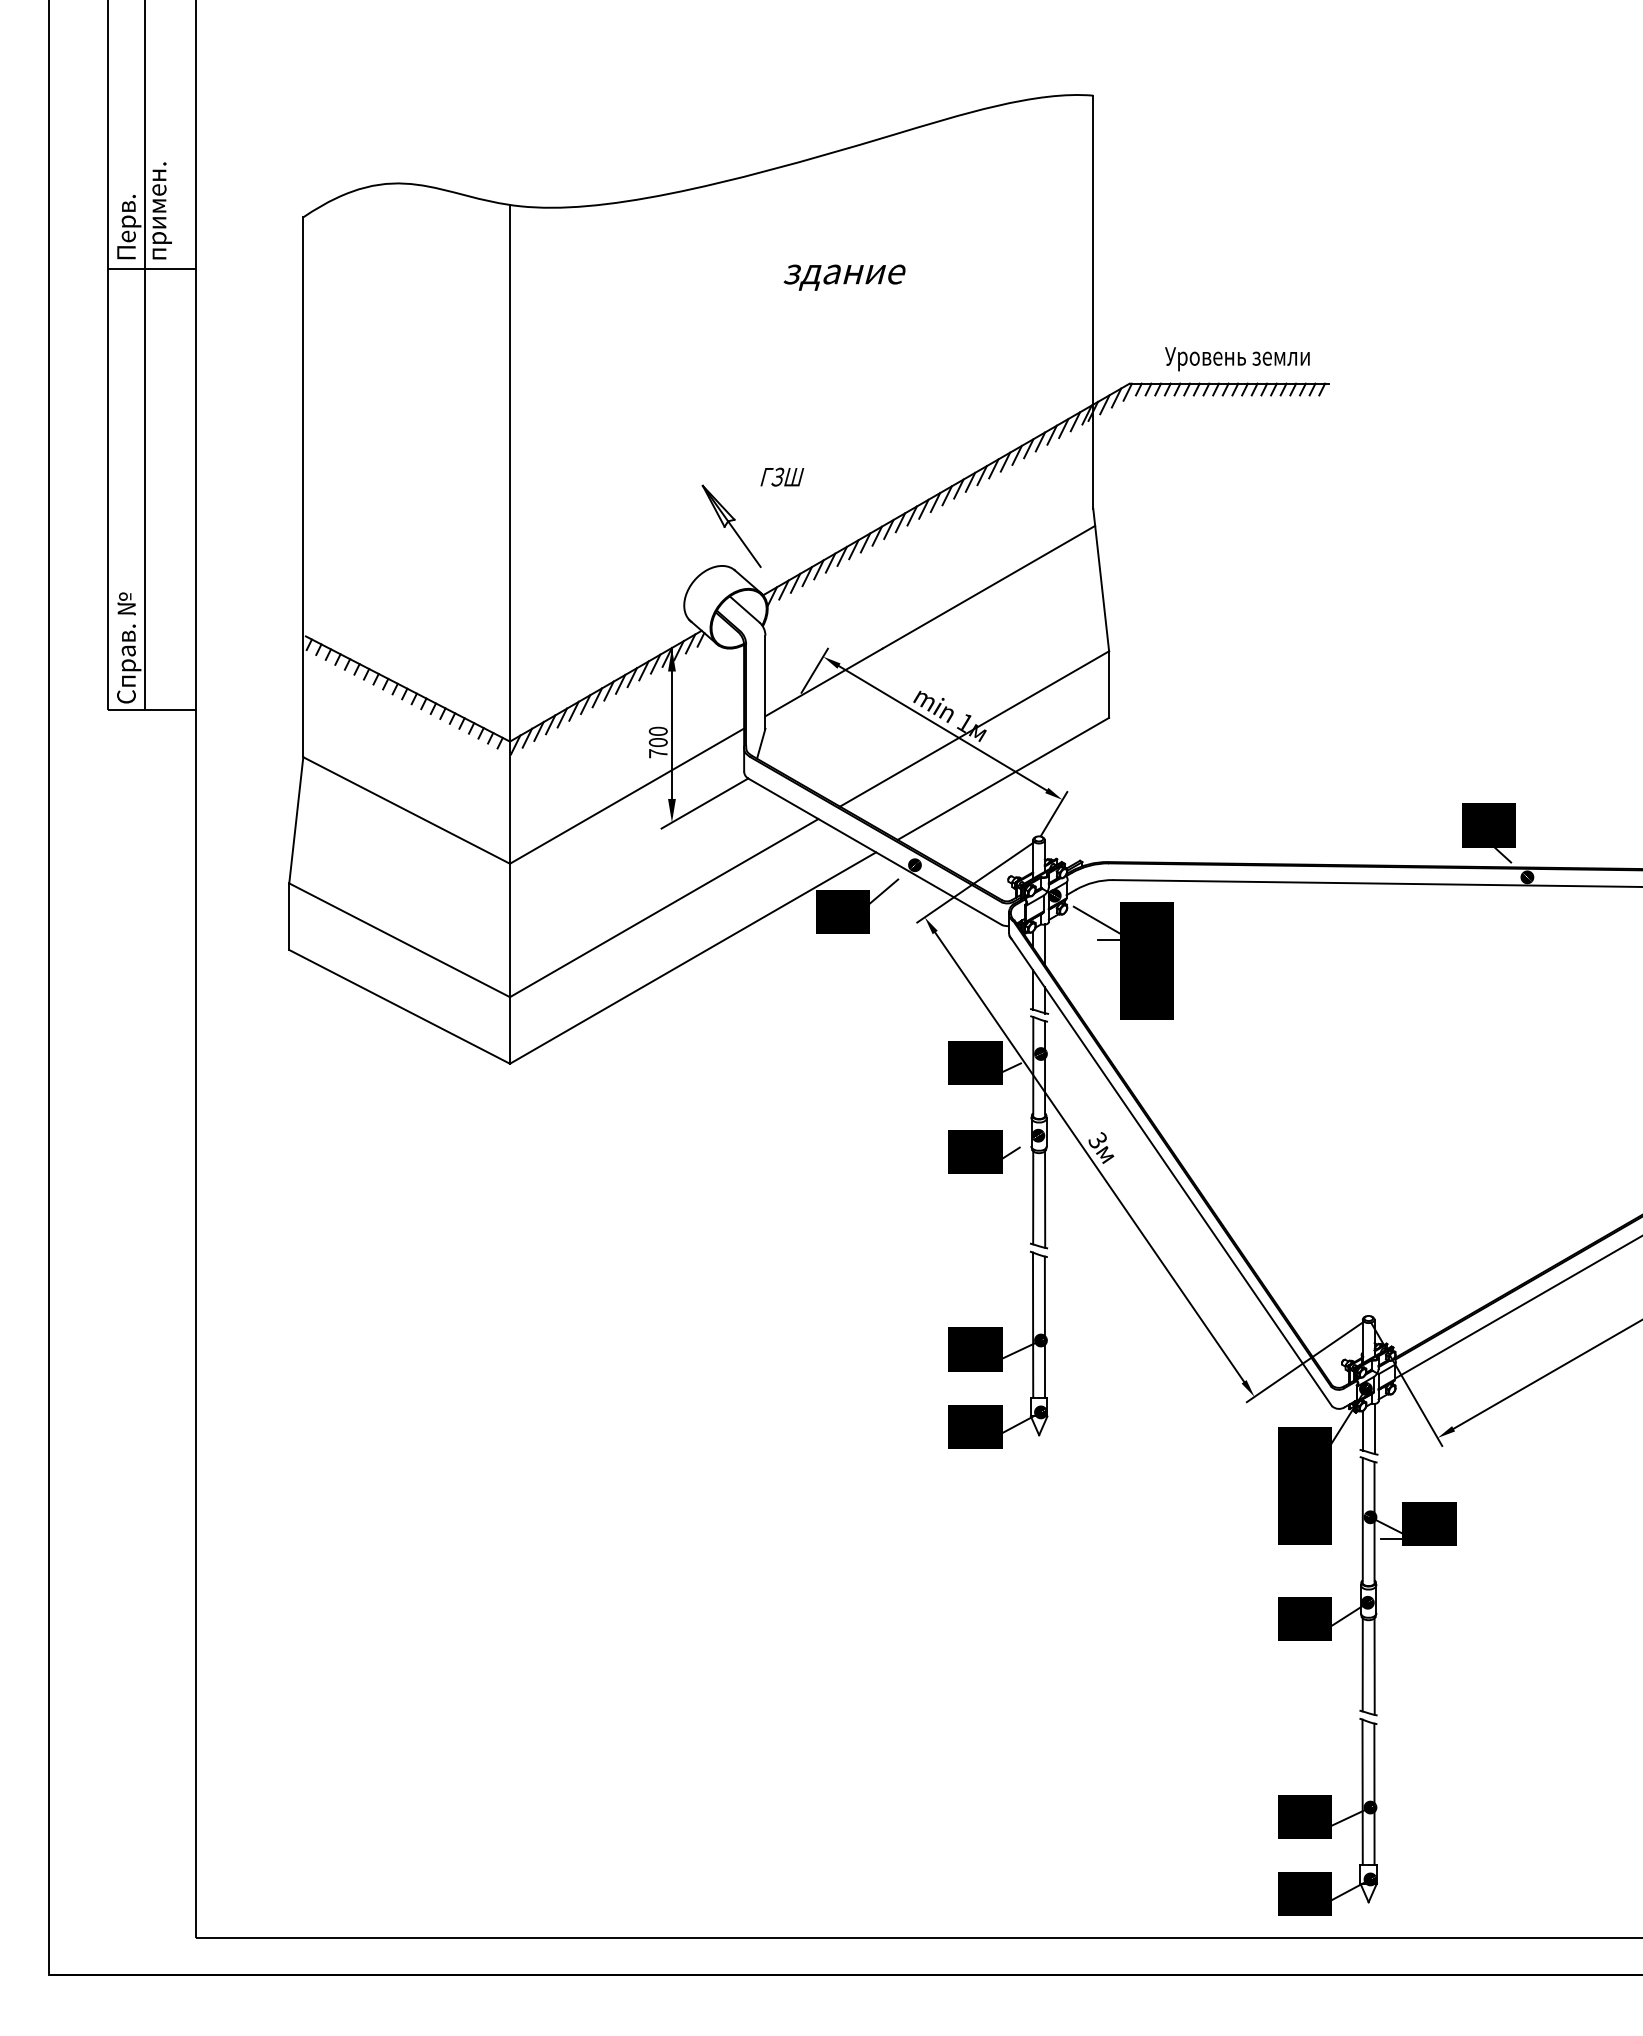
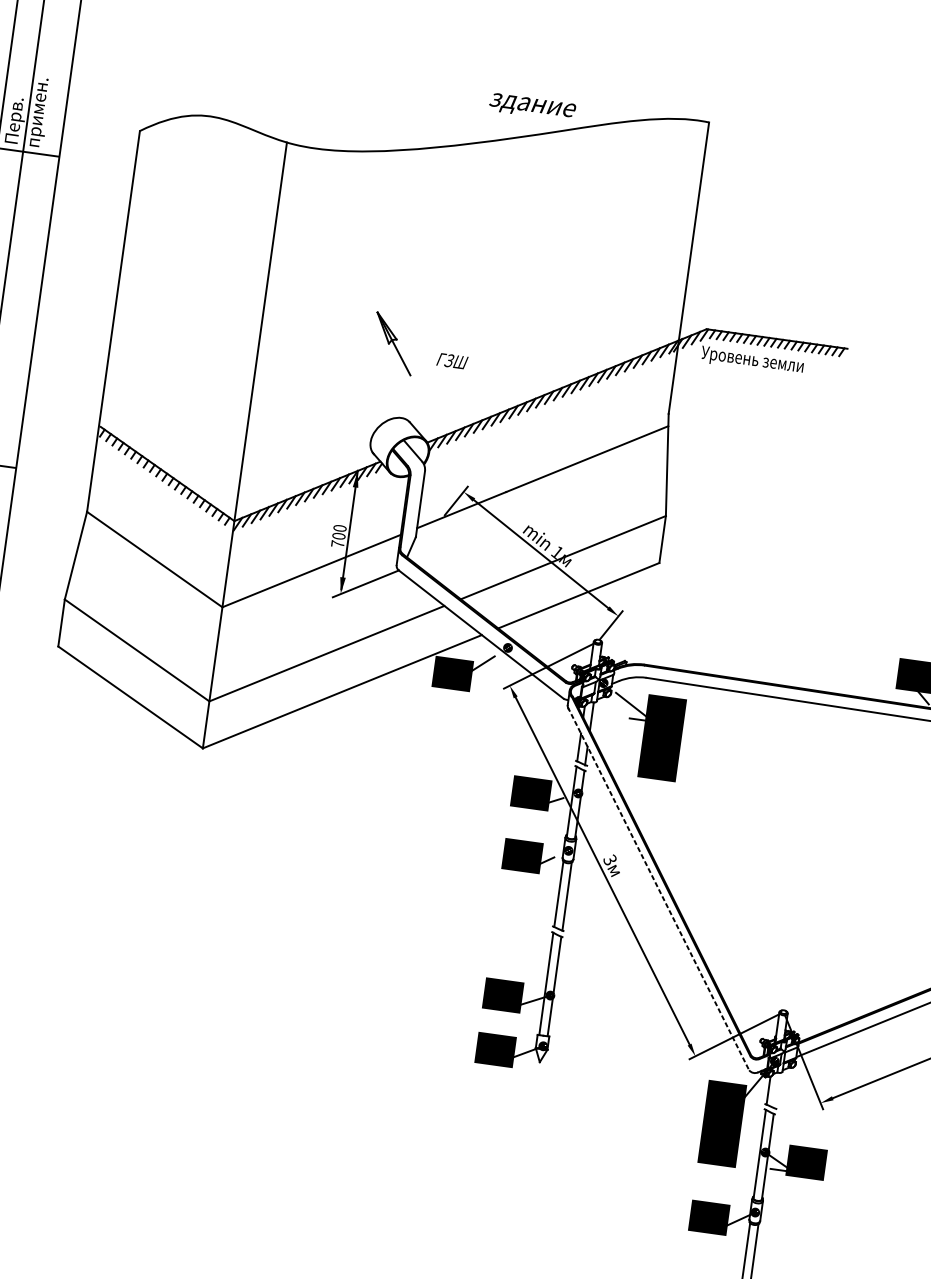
text: (844, 277) -> (532, 107), moved
text: (1237, 359) -> (752, 361), moved
part: (731, 525) -> (393, 343), moved
line: (1170, 1171) -> (658, 889), solid -> dashed
line: (1374, 1428) -> (777, 1090), removed

